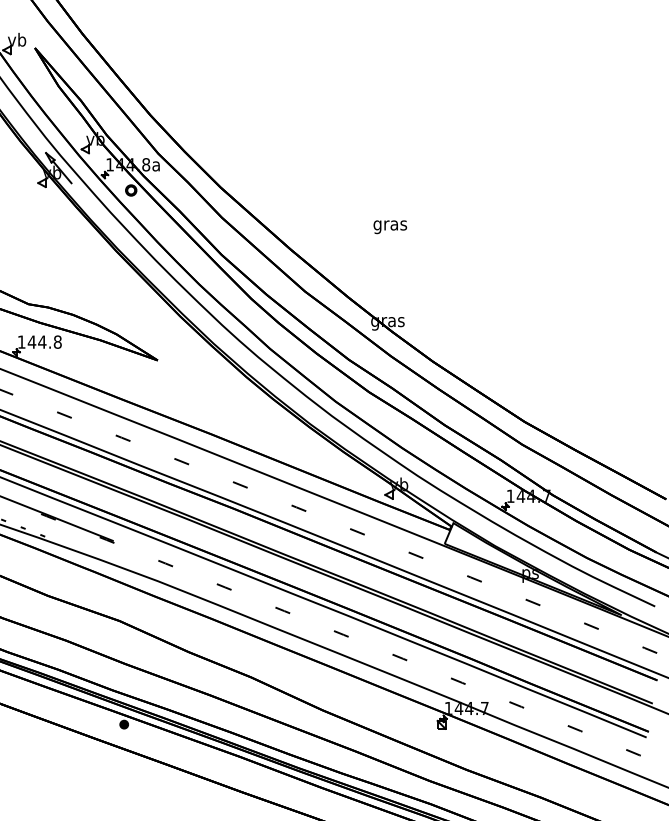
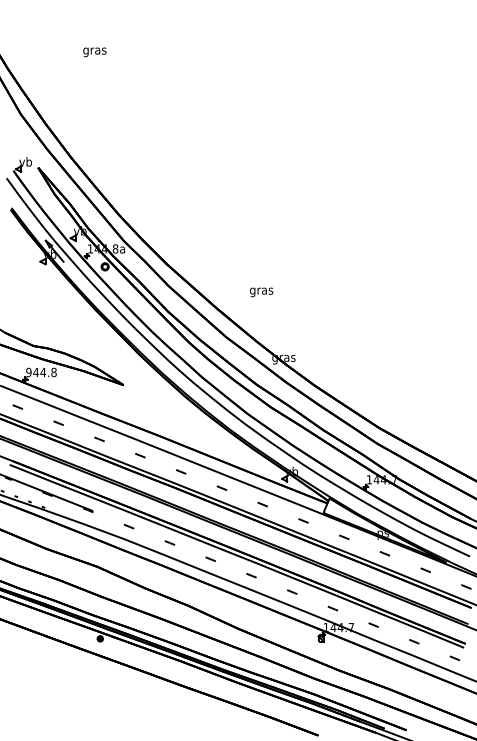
text: (390, 227) -> (261, 292), moved
text: (21, 342) -> (28, 372), 144.8 -> 944.8

